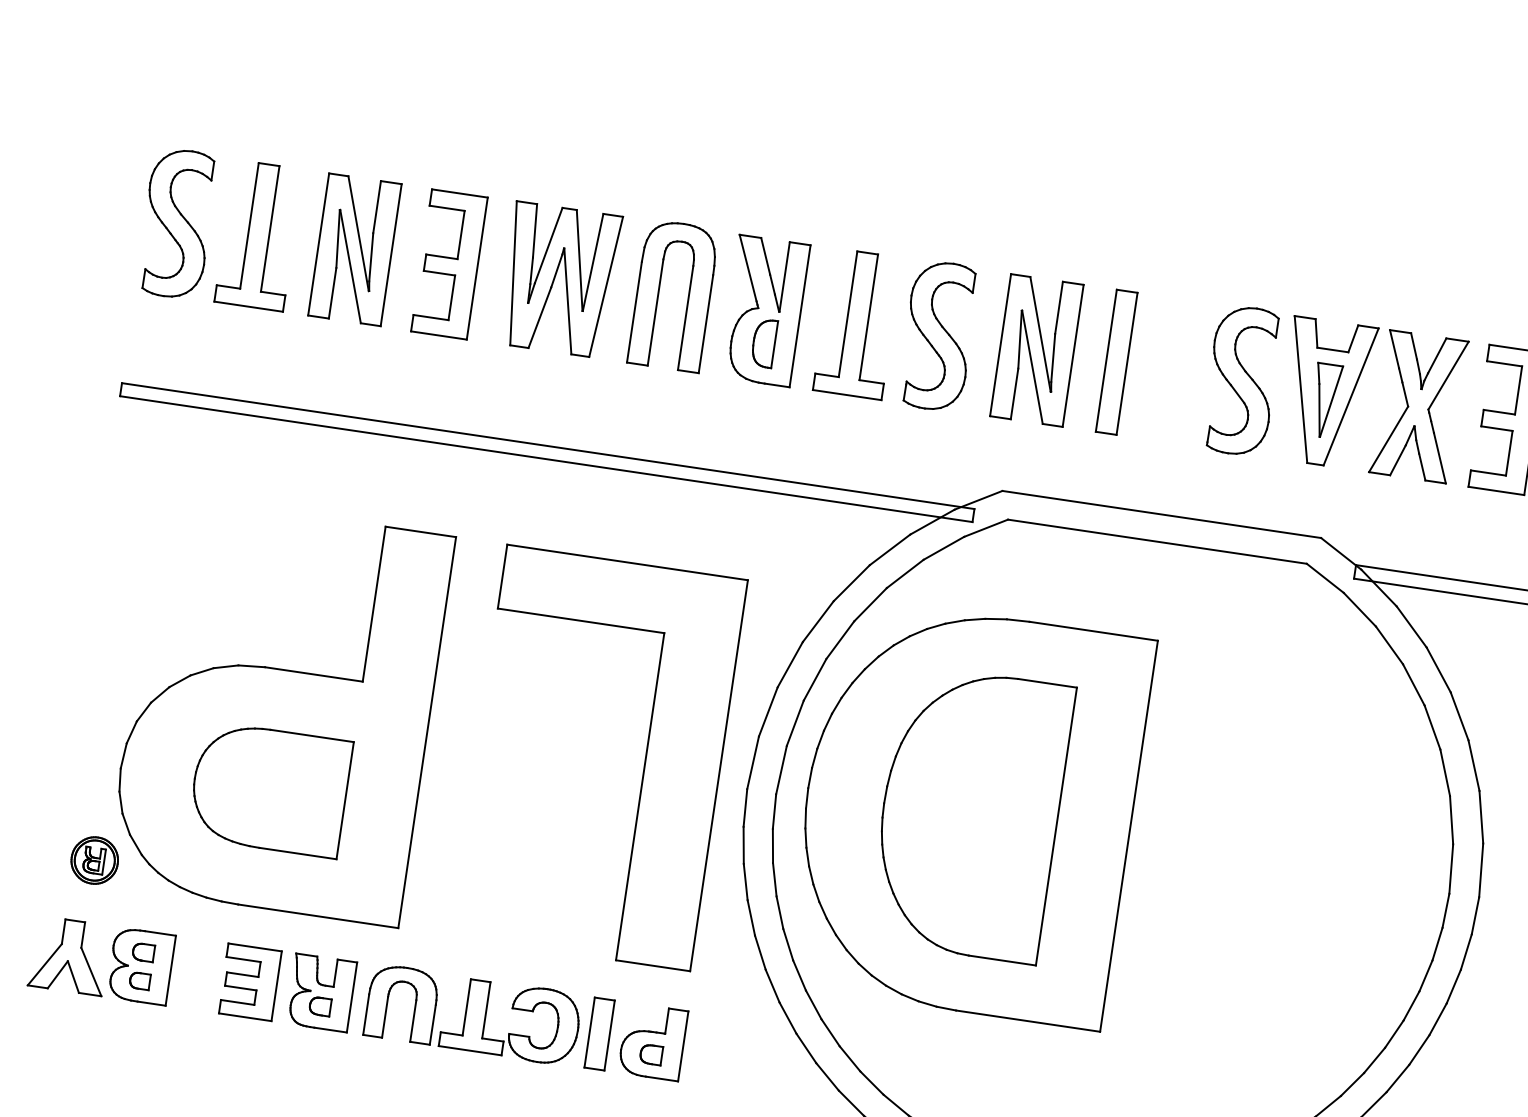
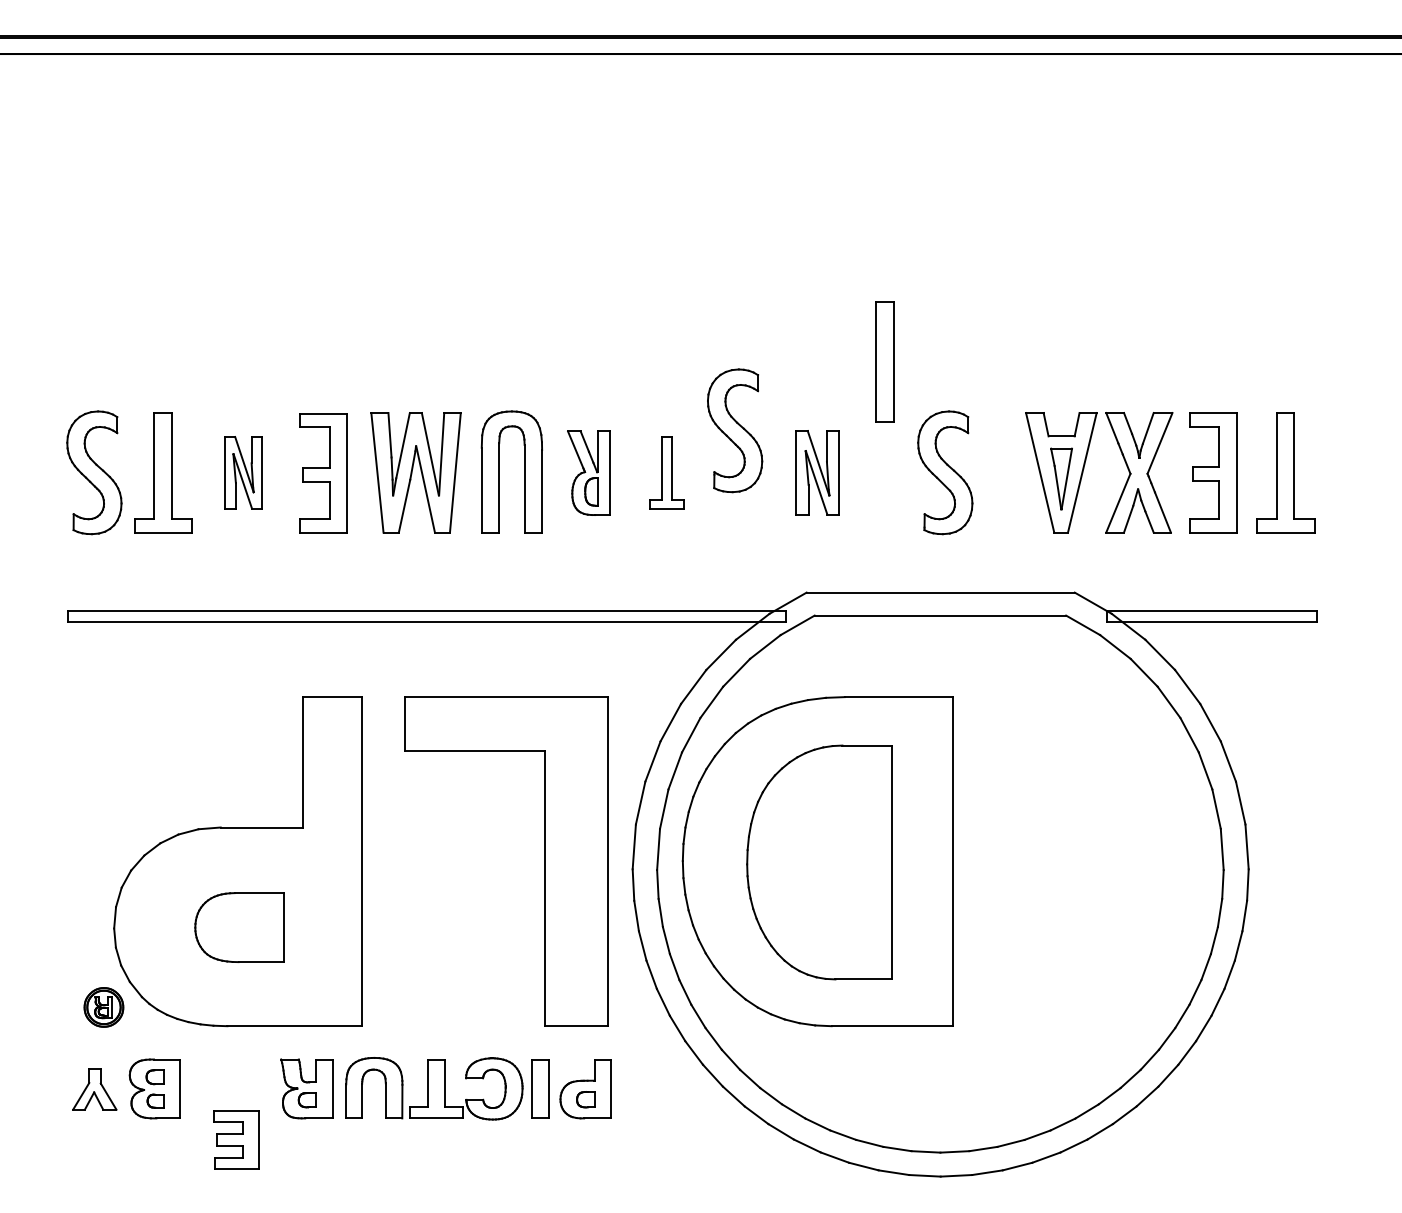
part: (354, 249) -> (243, 472), size x0.6
part: (764, 309) -> (588, 472), size x0.7
part: (857, 323) -> (666, 472), size x0.6
part: (939, 335) -> (735, 430), moved
part: (1036, 350) -> (817, 472), size x0.7
part: (1116, 361) -> (884, 361), moved
part: (1242, 380) -> (945, 472), moved
part: (269, 789) -> (239, 927), size x0.7
part: (69, 956) -> (94, 1089), size x0.7
part: (249, 981) -> (236, 1139), moved

